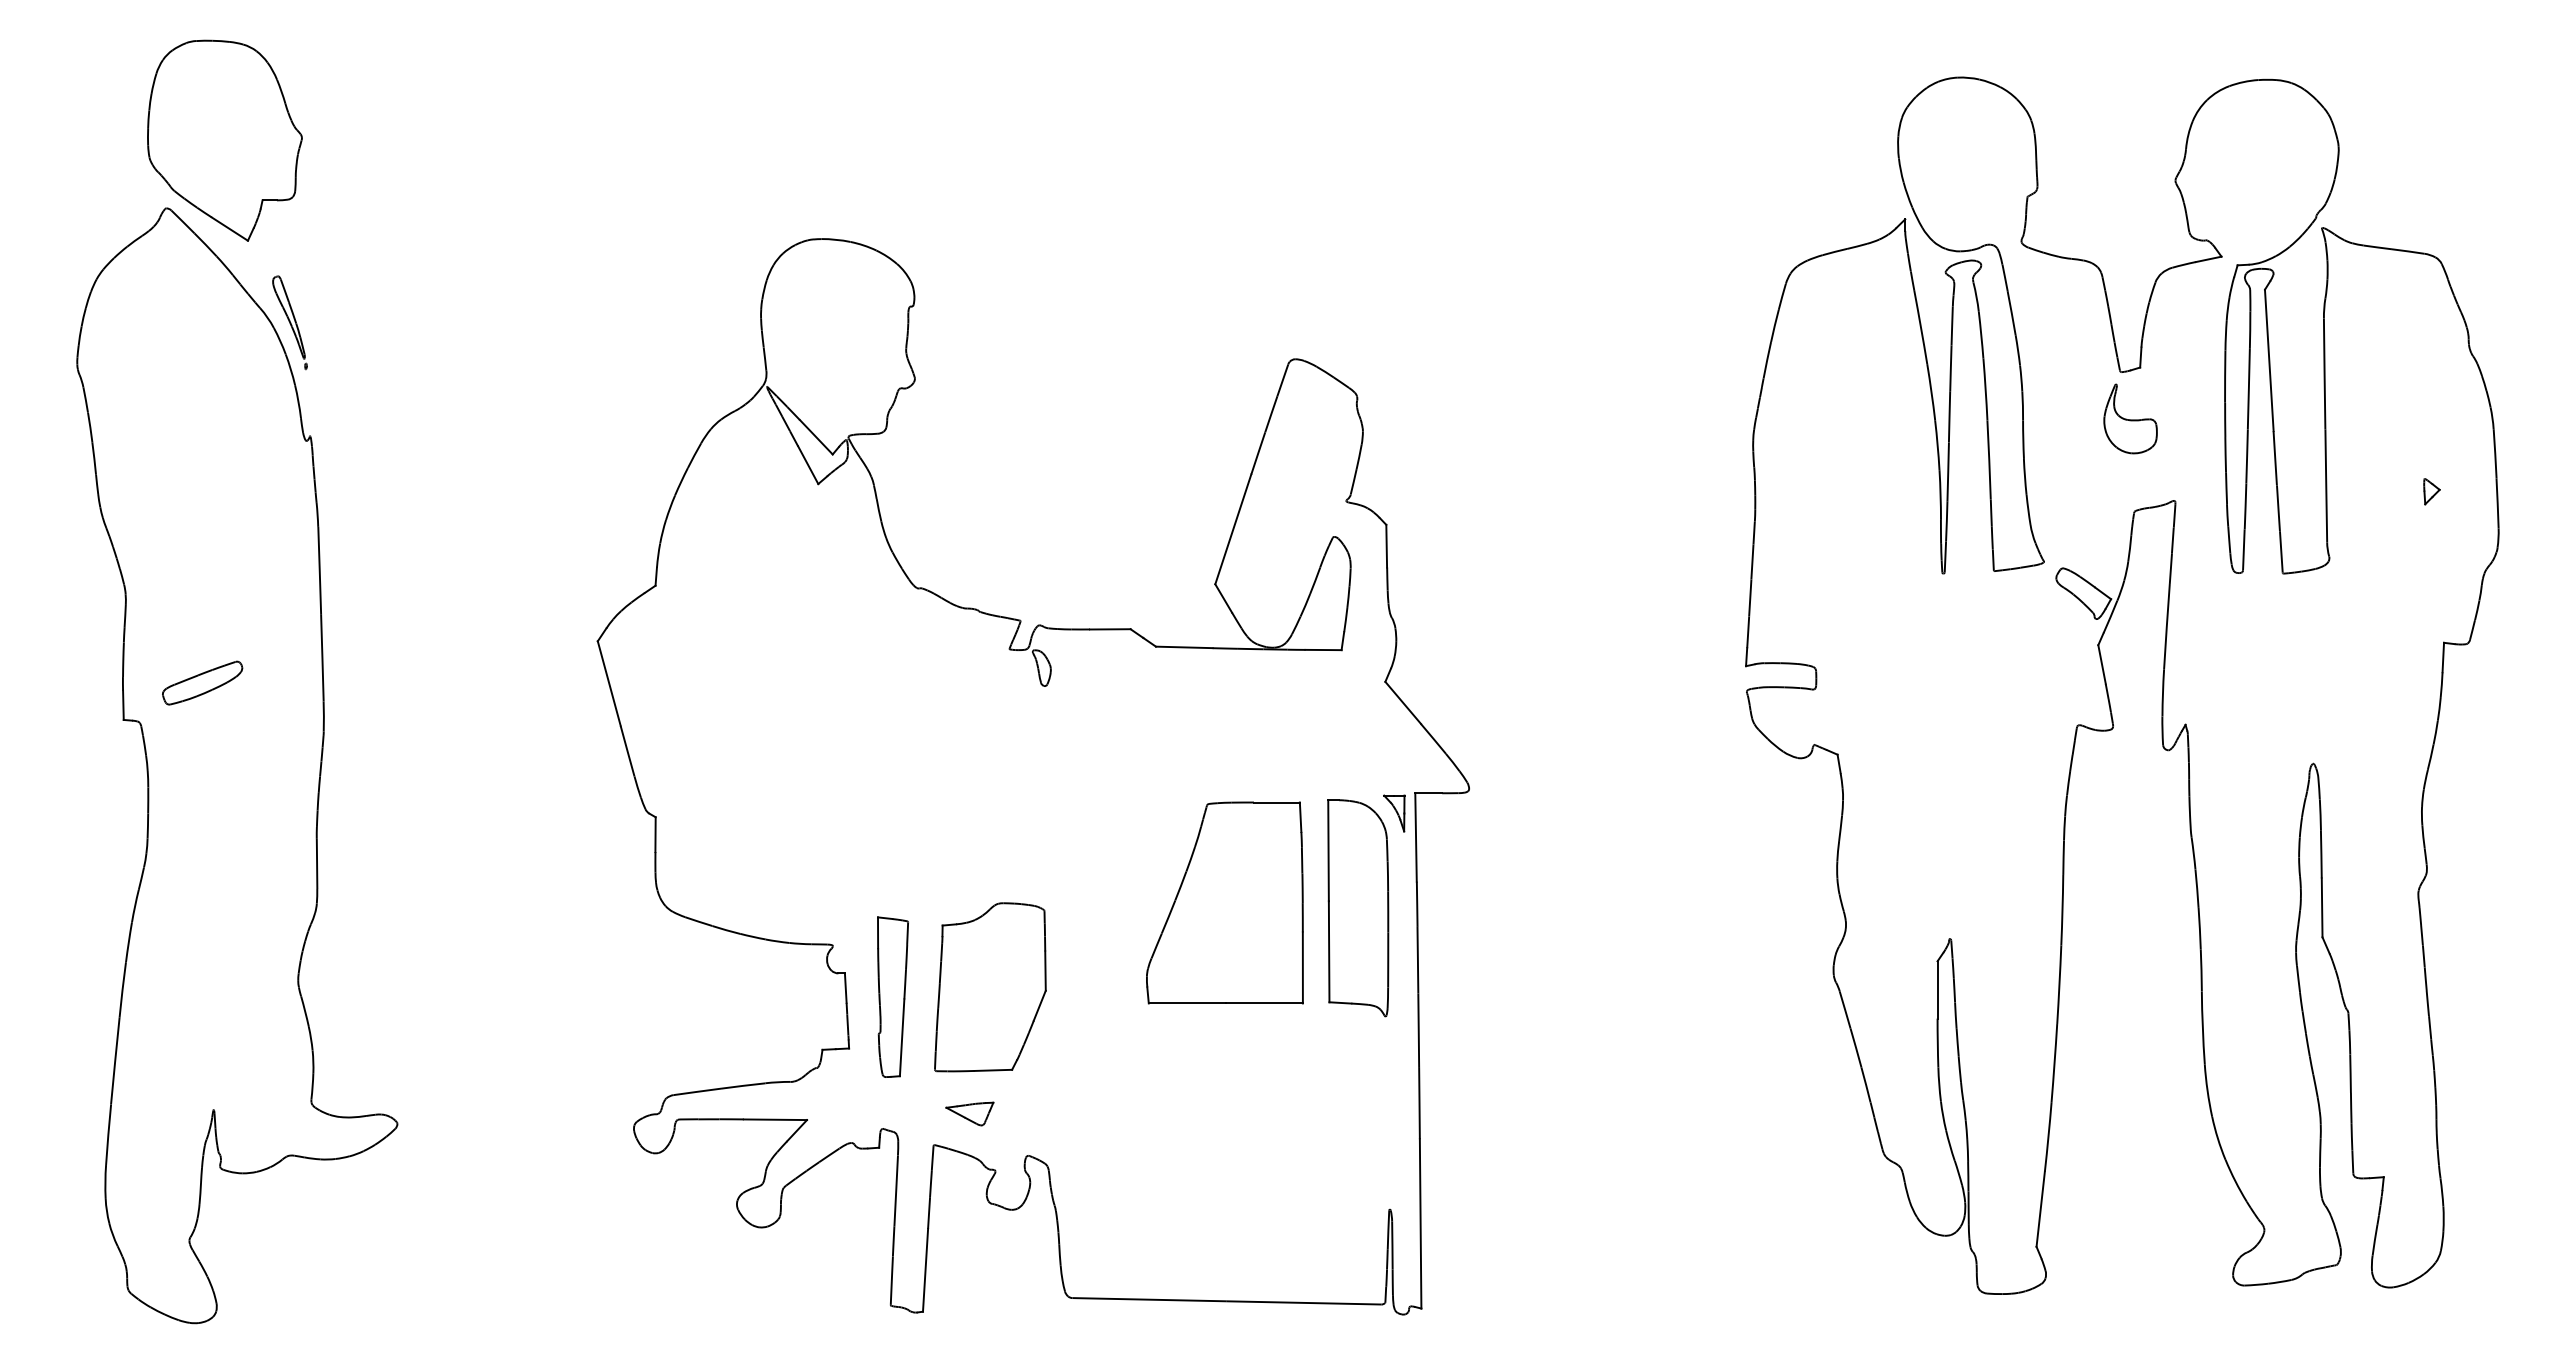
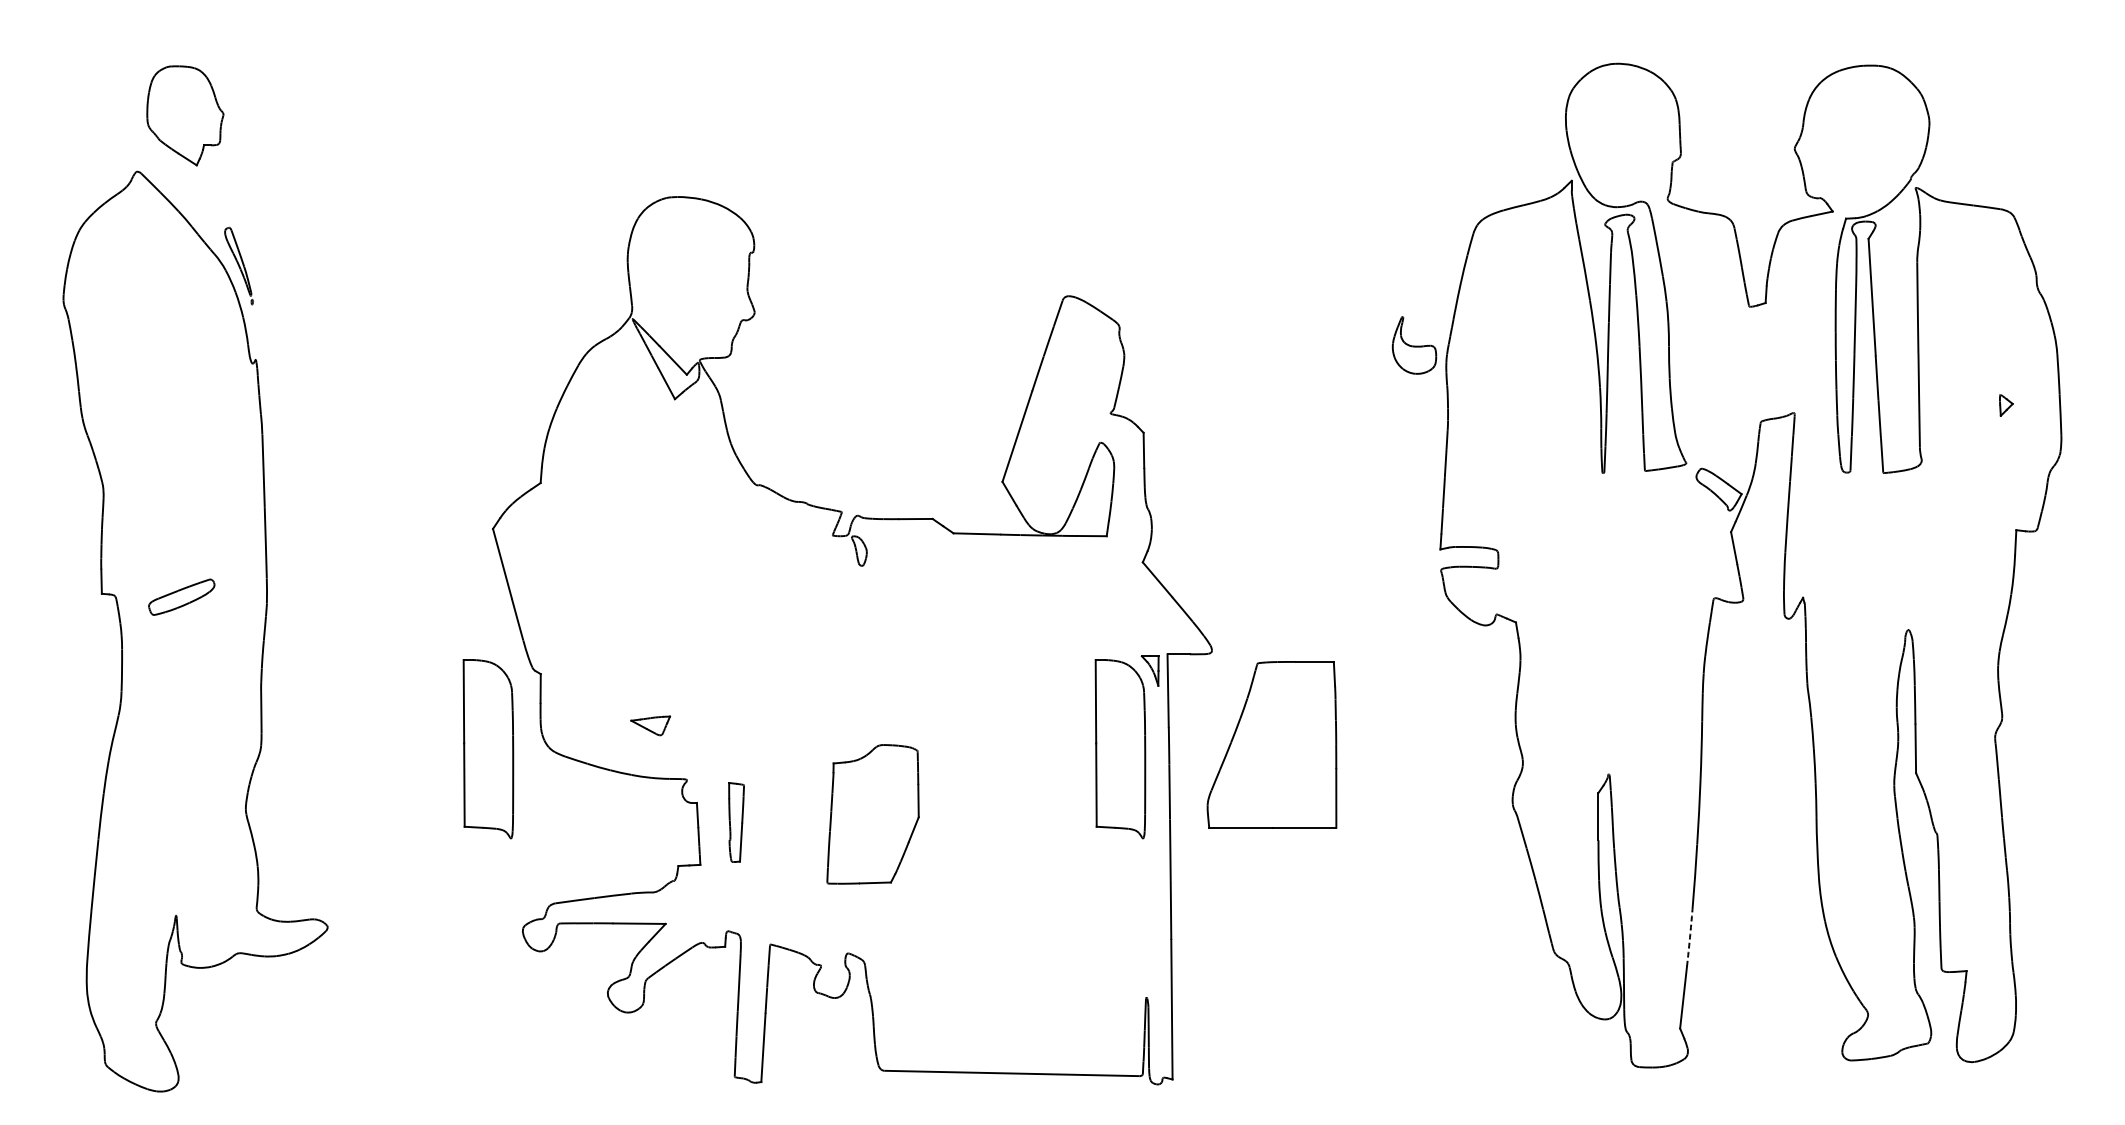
part: (224, 140) -> (185, 115), size x0.6
part: (2130, 418) -> (1414, 345), moved
part: (202, 682) -> (181, 596), moved
part: (1224, 902) -> (1271, 744), moved
part: (592, 908) -> (488, 749), added
part: (990, 987) -> (873, 814), moved
part: (892, 996) -> (736, 821), size x0.6
part: (969, 1113) -> (650, 725), moved
arc: (2048, 1136) -> (1689, 937), solid -> dashed

